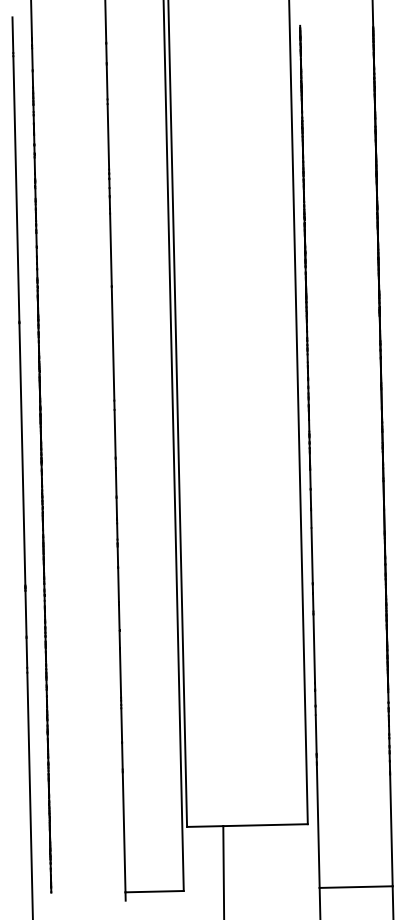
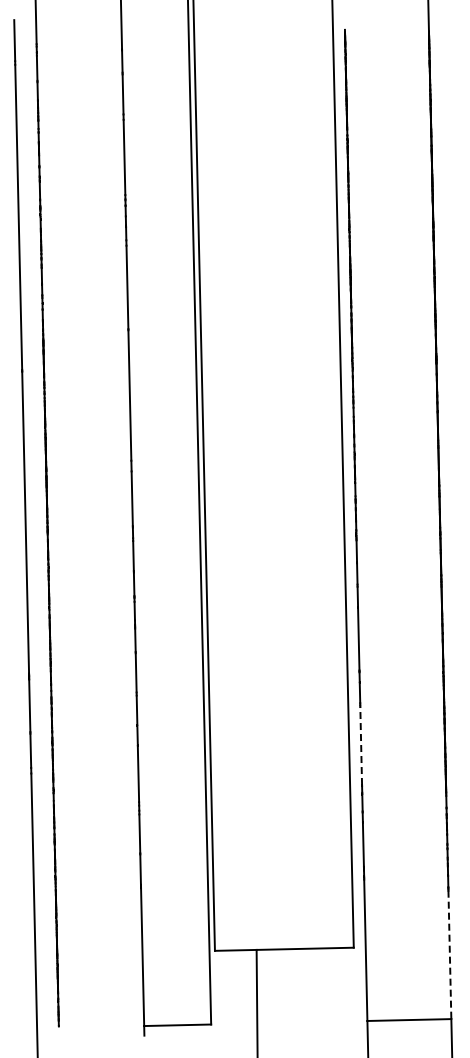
line: (314, 648) -> (361, 745), solid -> dashed
line: (391, 830) -> (449, 955), solid -> dashed

